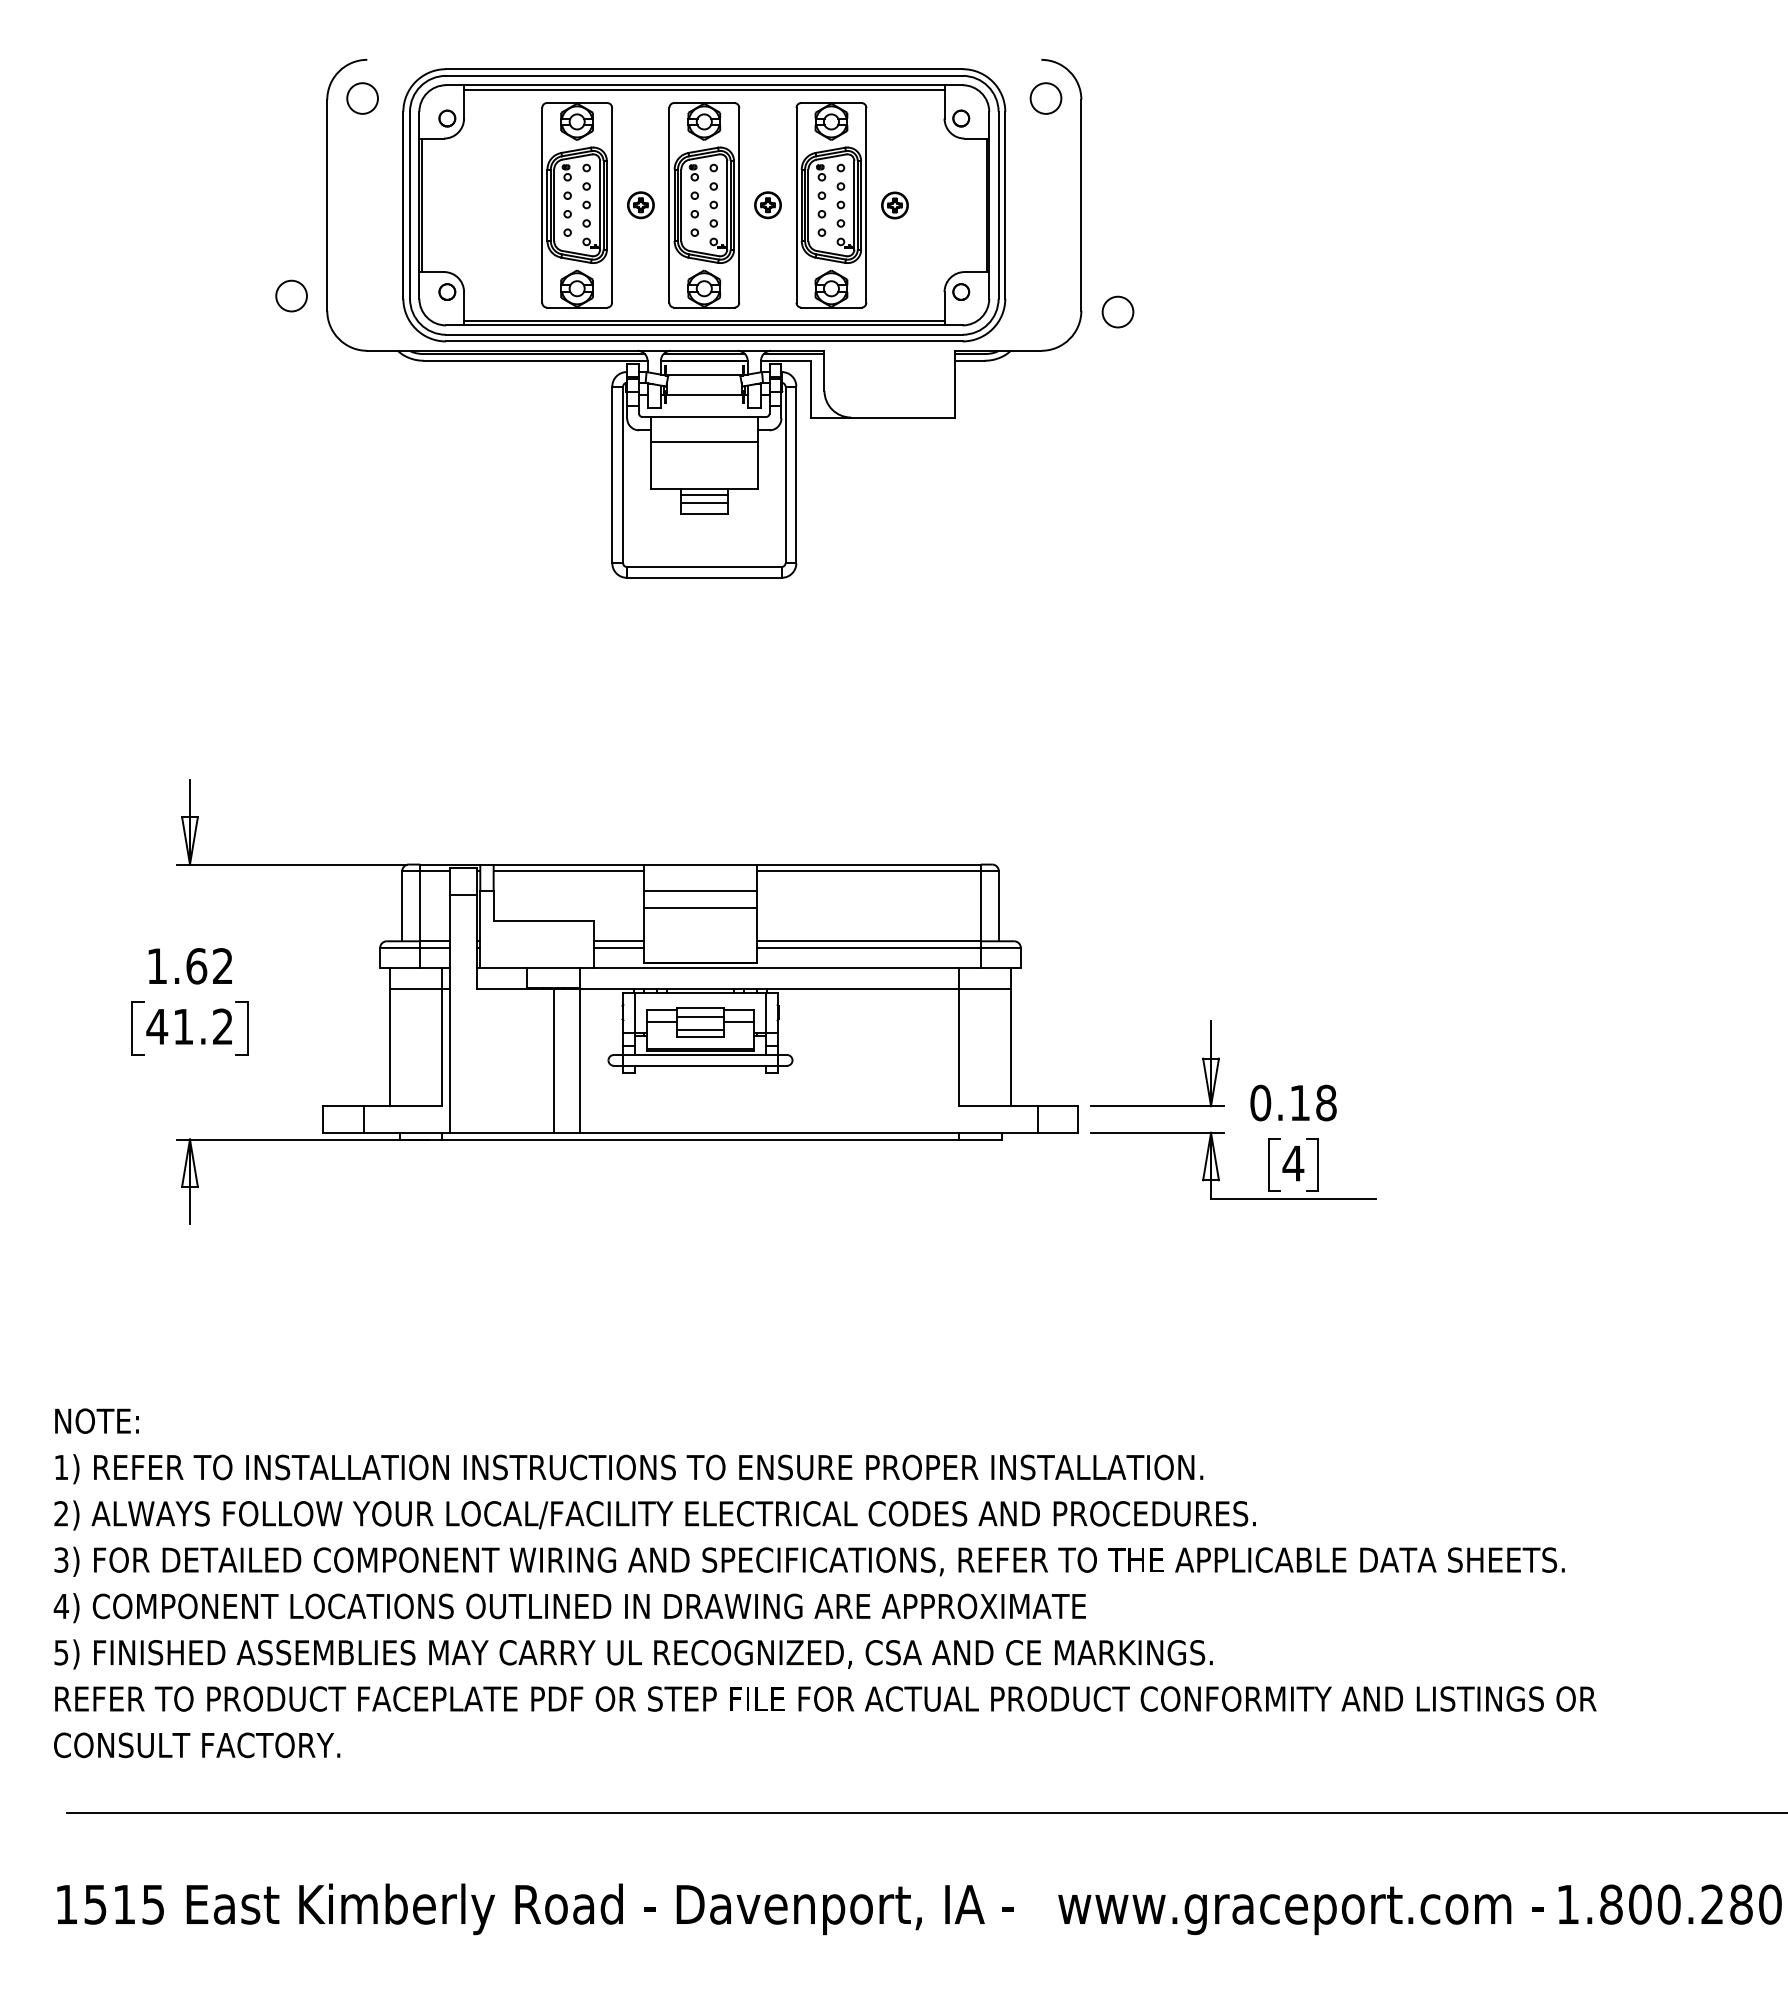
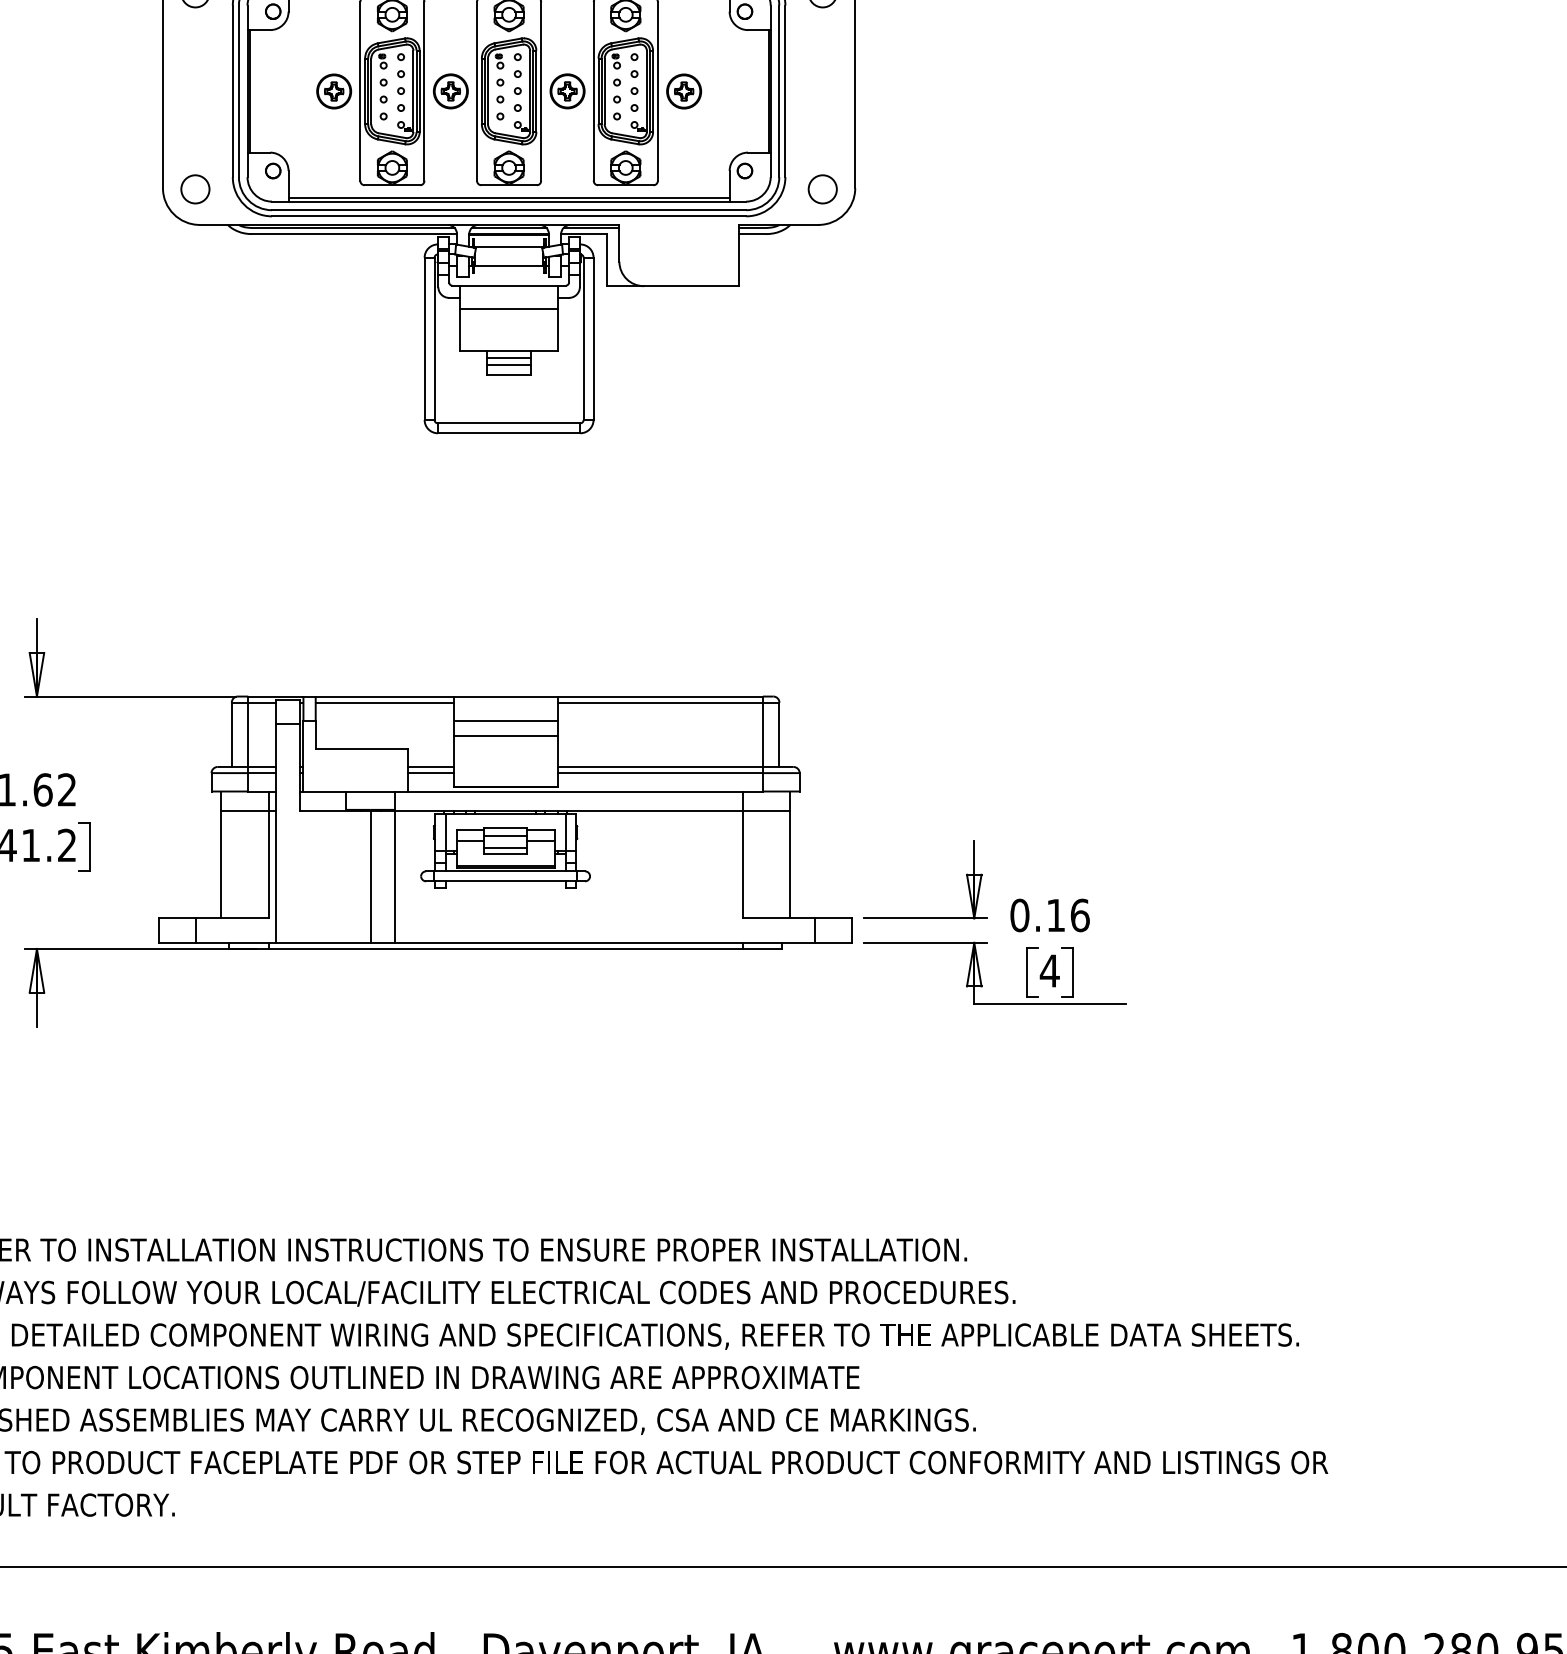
part: (640, 204) -> (450, 90), size x1.43
part: (767, 204) -> (567, 90), size x1.43
part: (513, 205) -> (333, 91), added
part: (894, 205) -> (683, 91), size x1.43
circle: (291, 295) -> (195, 188), moved
circle: (1117, 311) -> (822, 188), moved
text: (1326, 1102) -> (1080, 914), 0.18 -> 0.16

